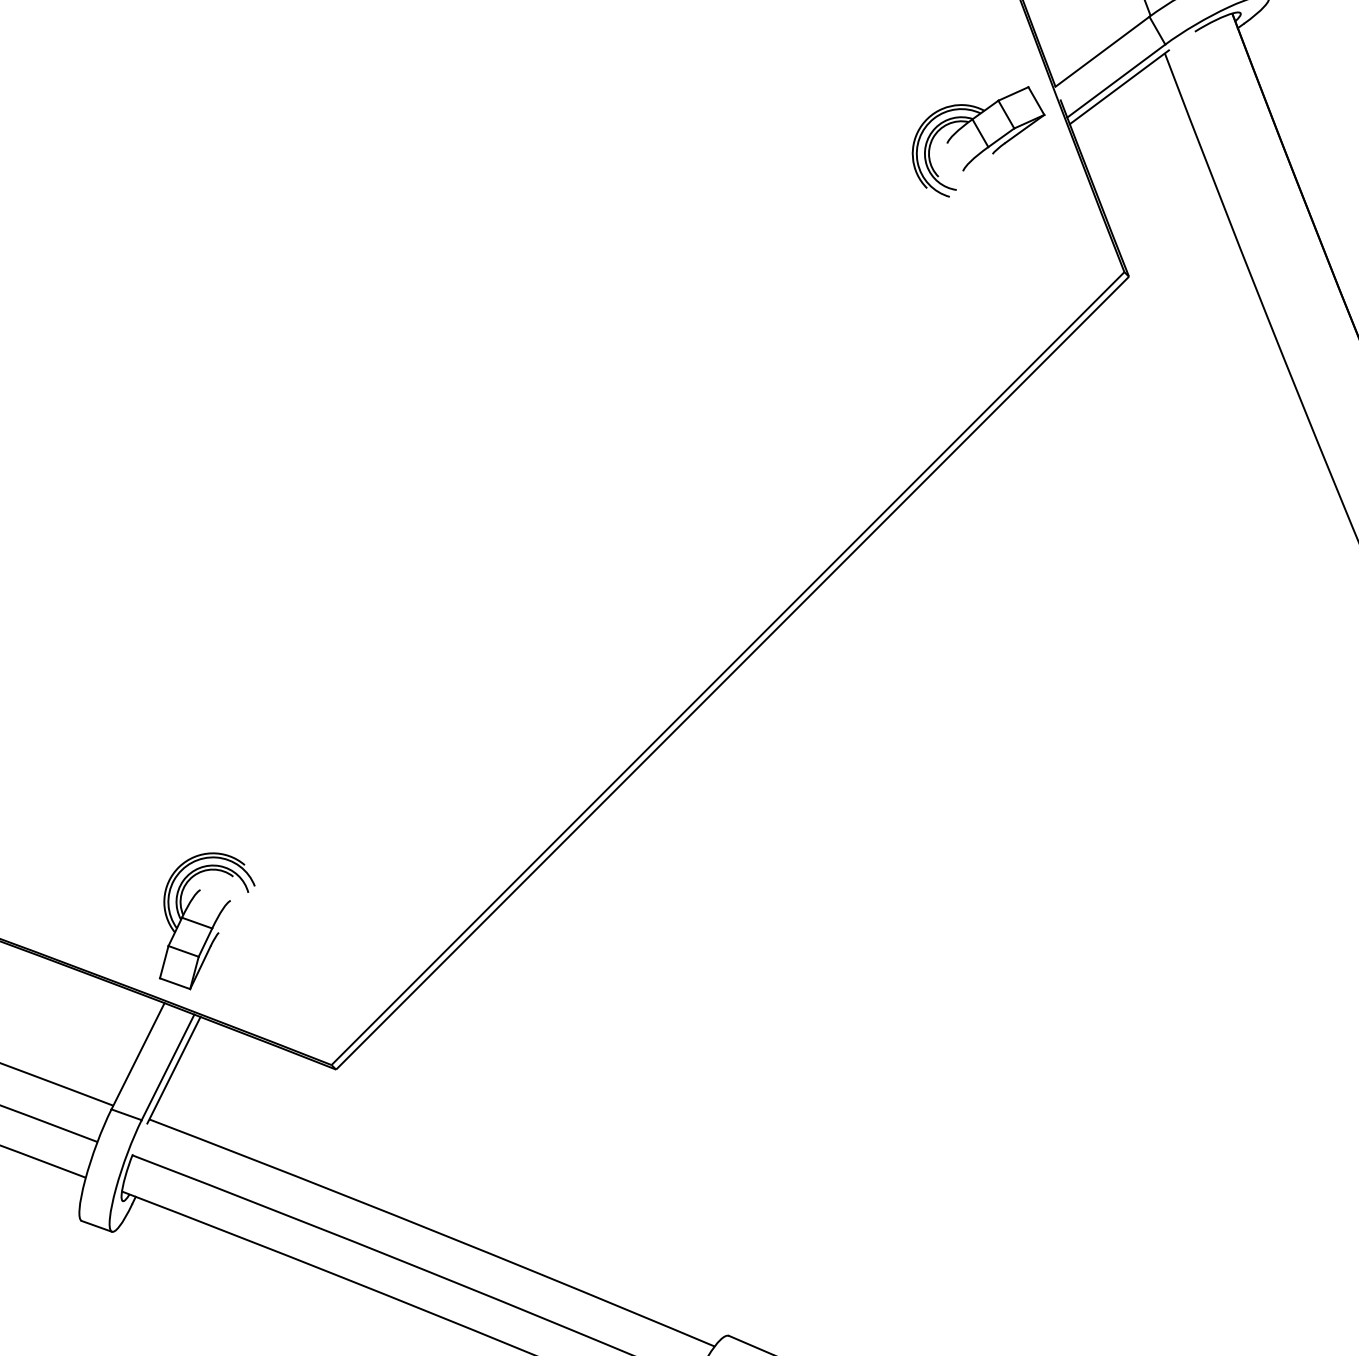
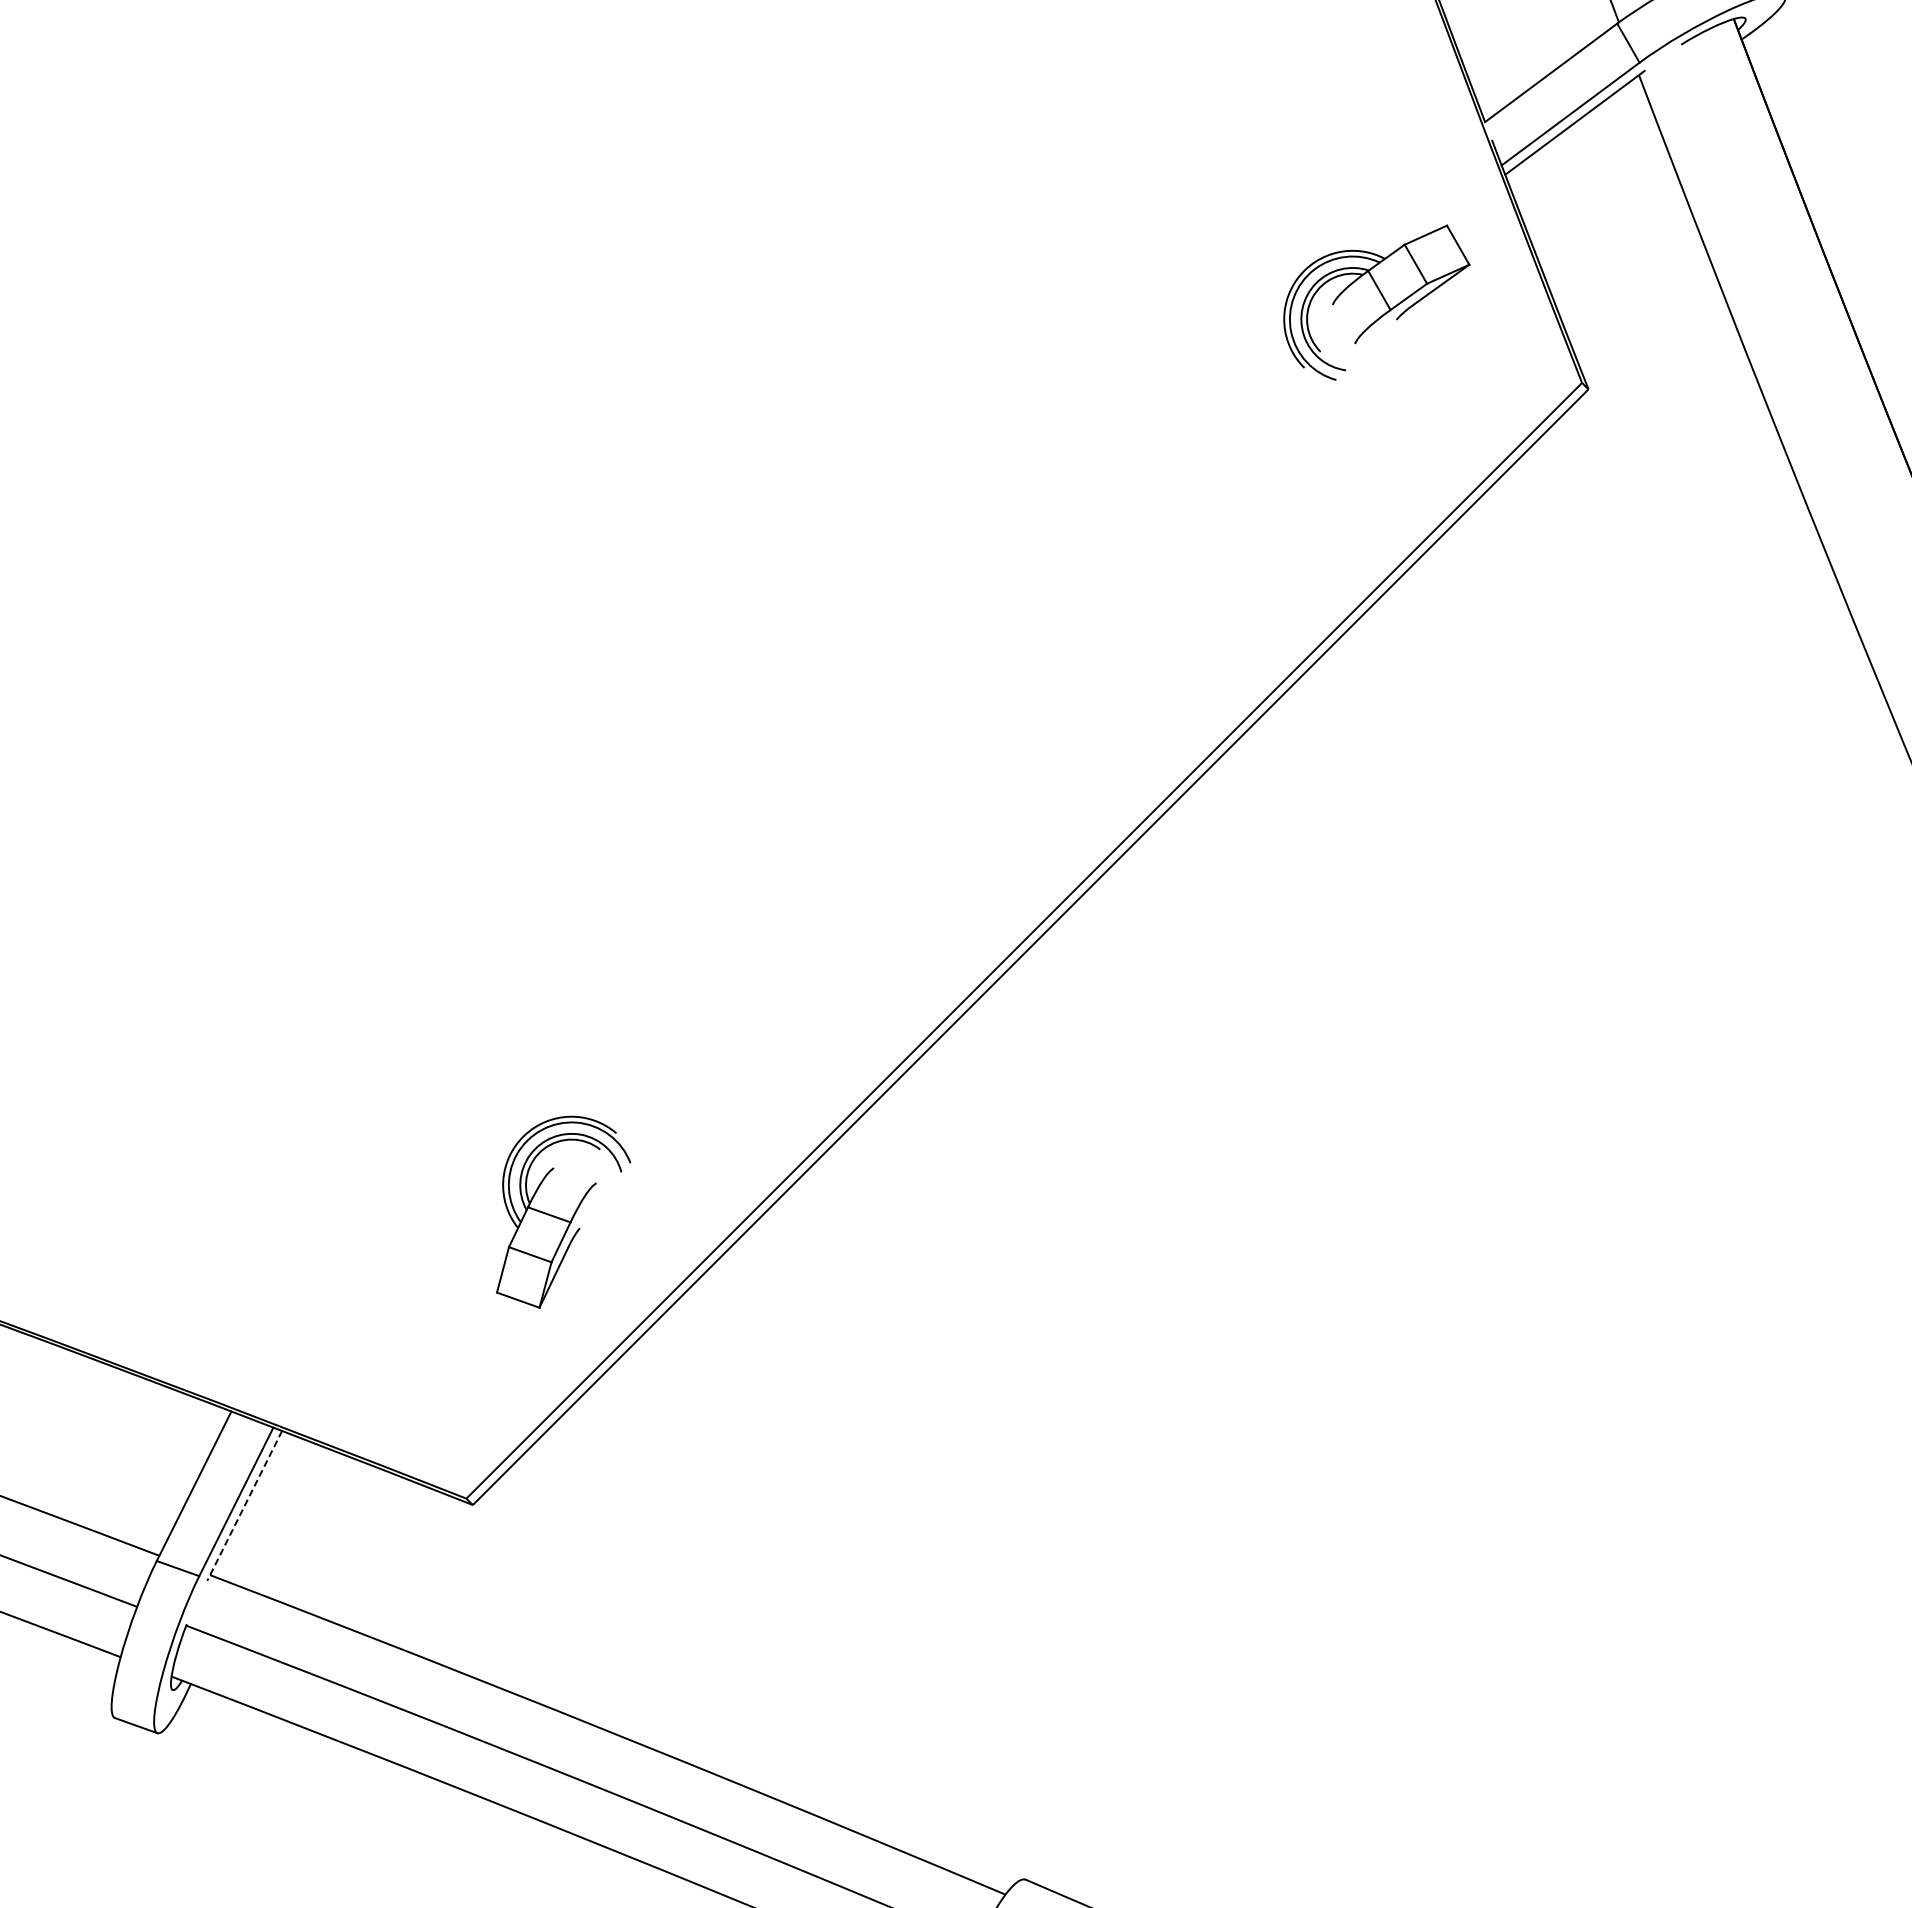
part: (982, 138) -> (1382, 298), moved
part: (205, 924) -> (560, 1217), moved
line: (173, 1069) -> (244, 1505), solid -> dashed

